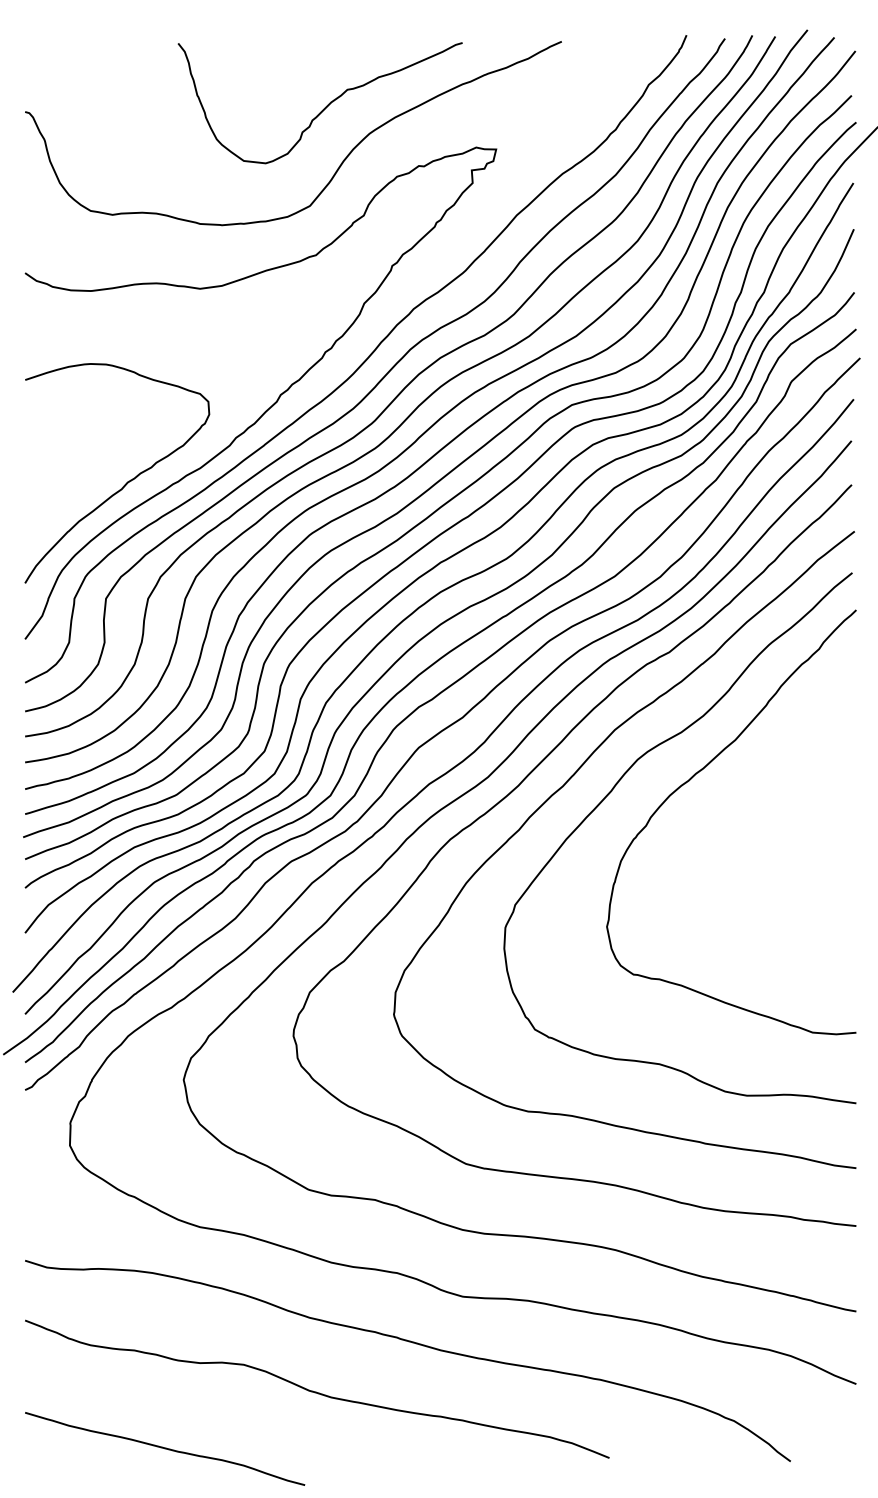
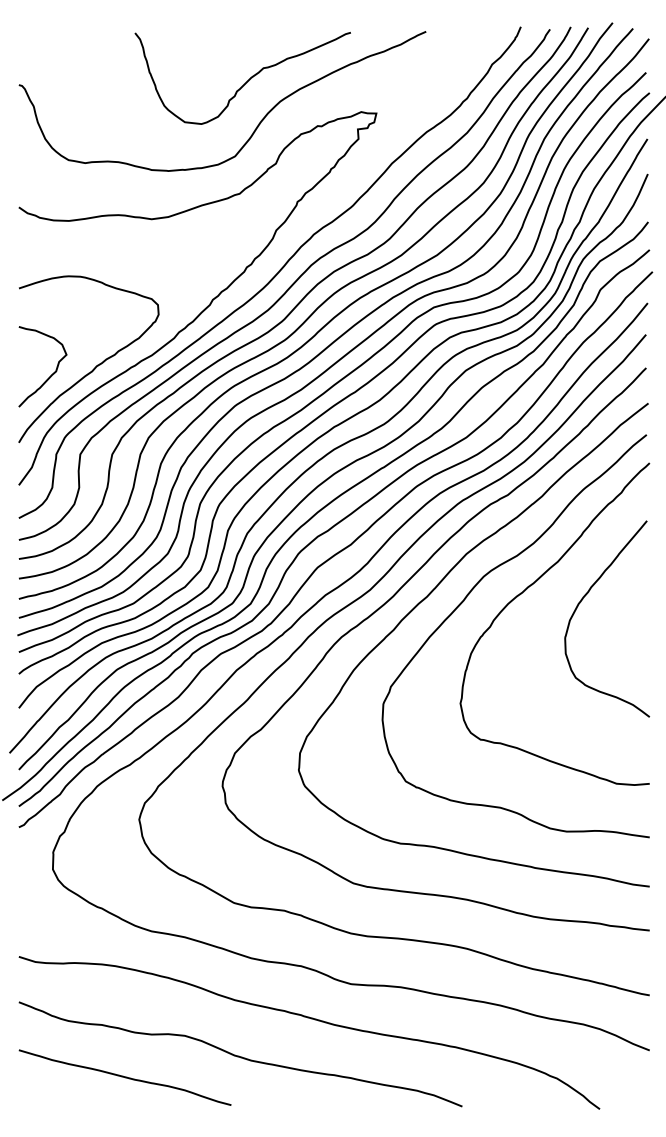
curve: (68, 493) -> (51, 374), added
curve: (766, 793) -> (581, 602), added
curve: (164, 1448) -> (124, 1077), moved

